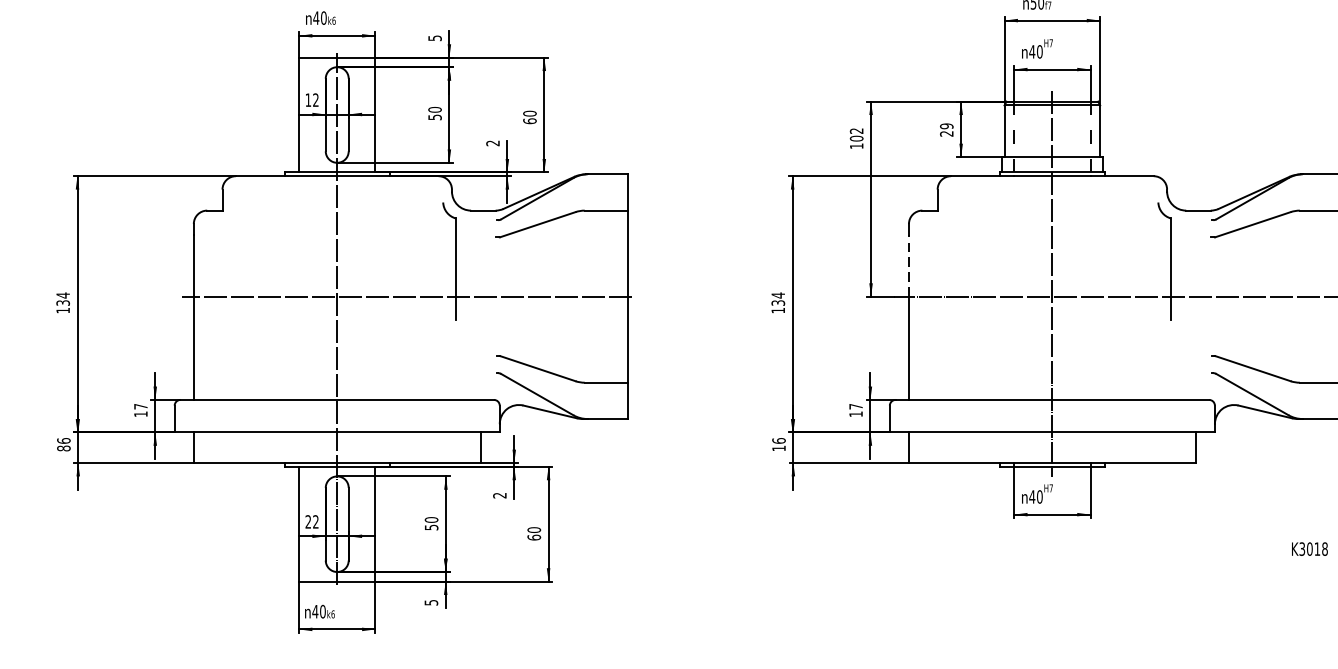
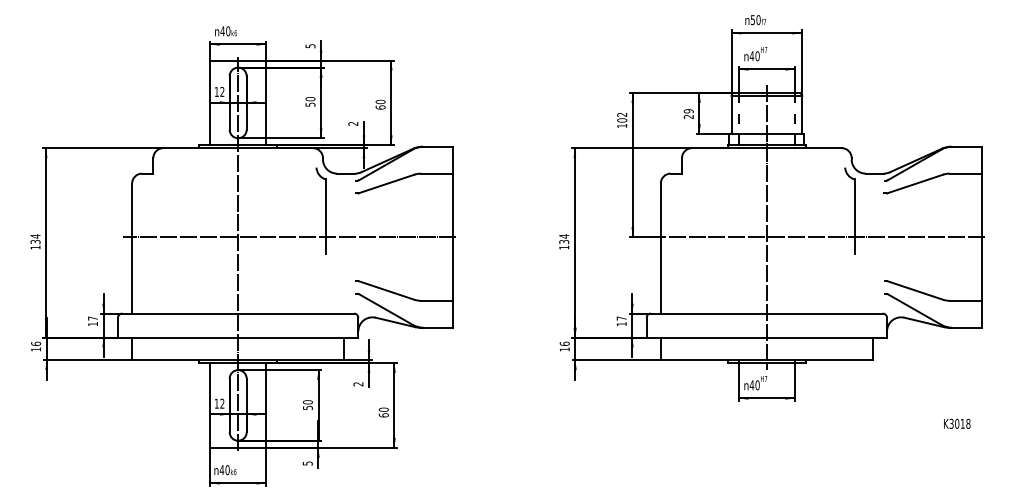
line: (908, 265) -> (660, 214), dashed -> solid
text: (64, 448) -> (36, 349), 86 -> 16
text: (307, 521) -> (216, 403), 22 -> 12

